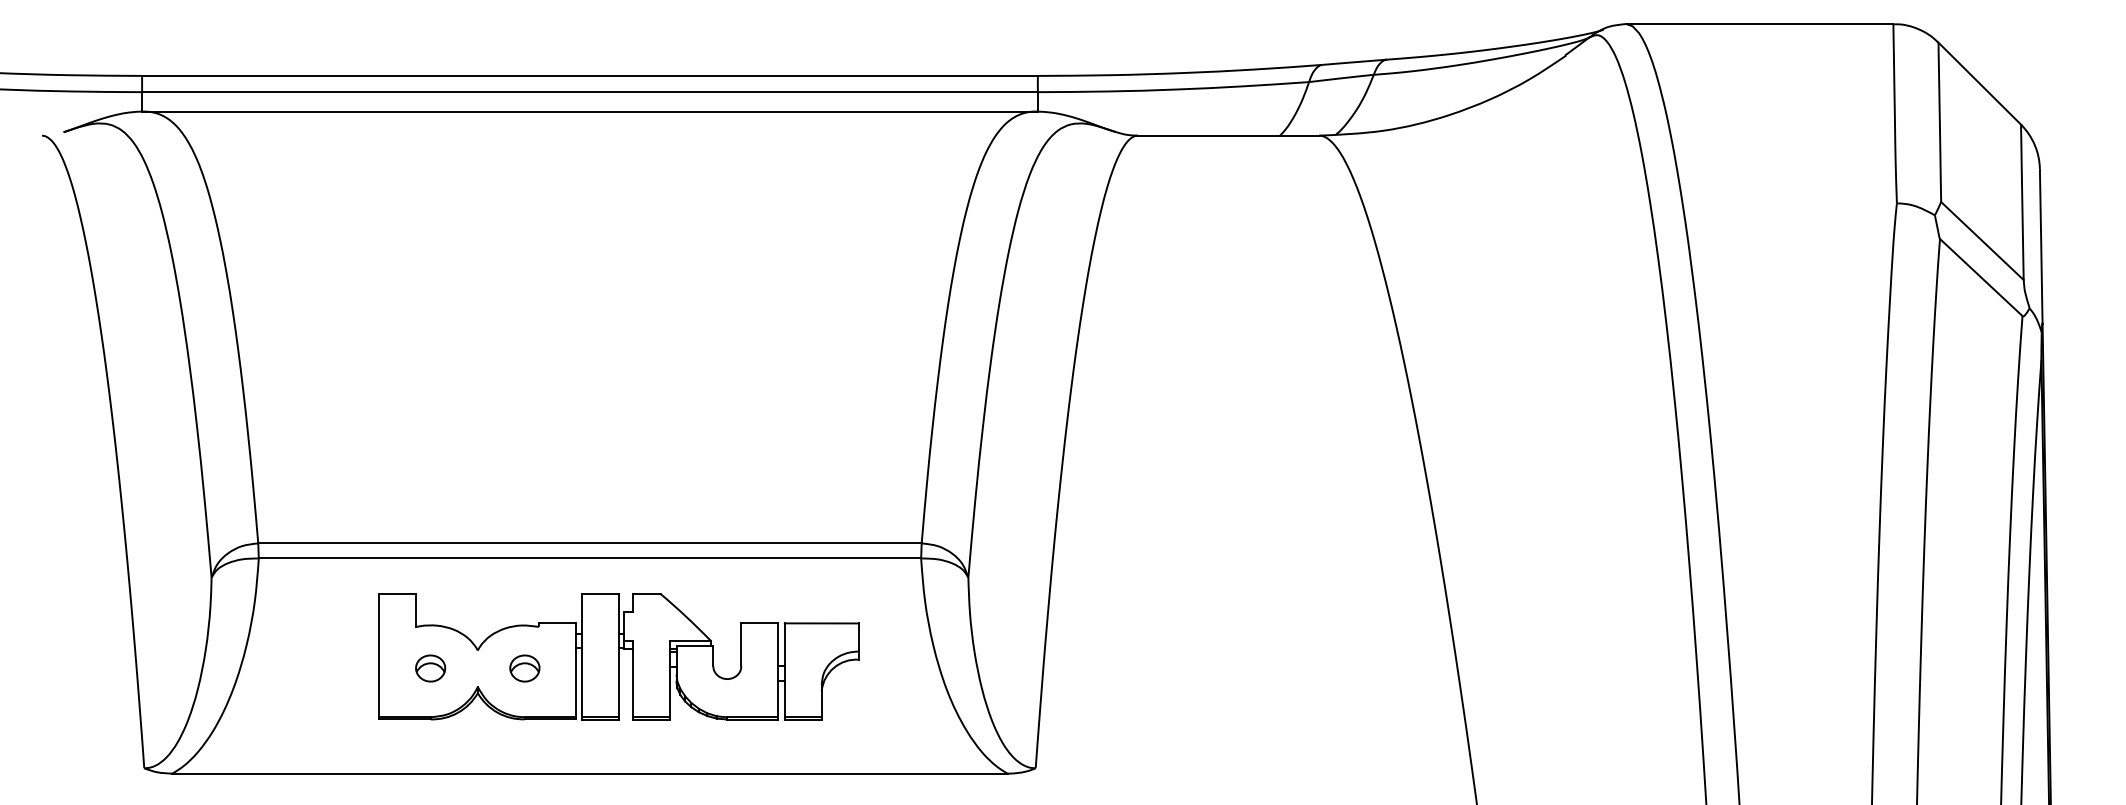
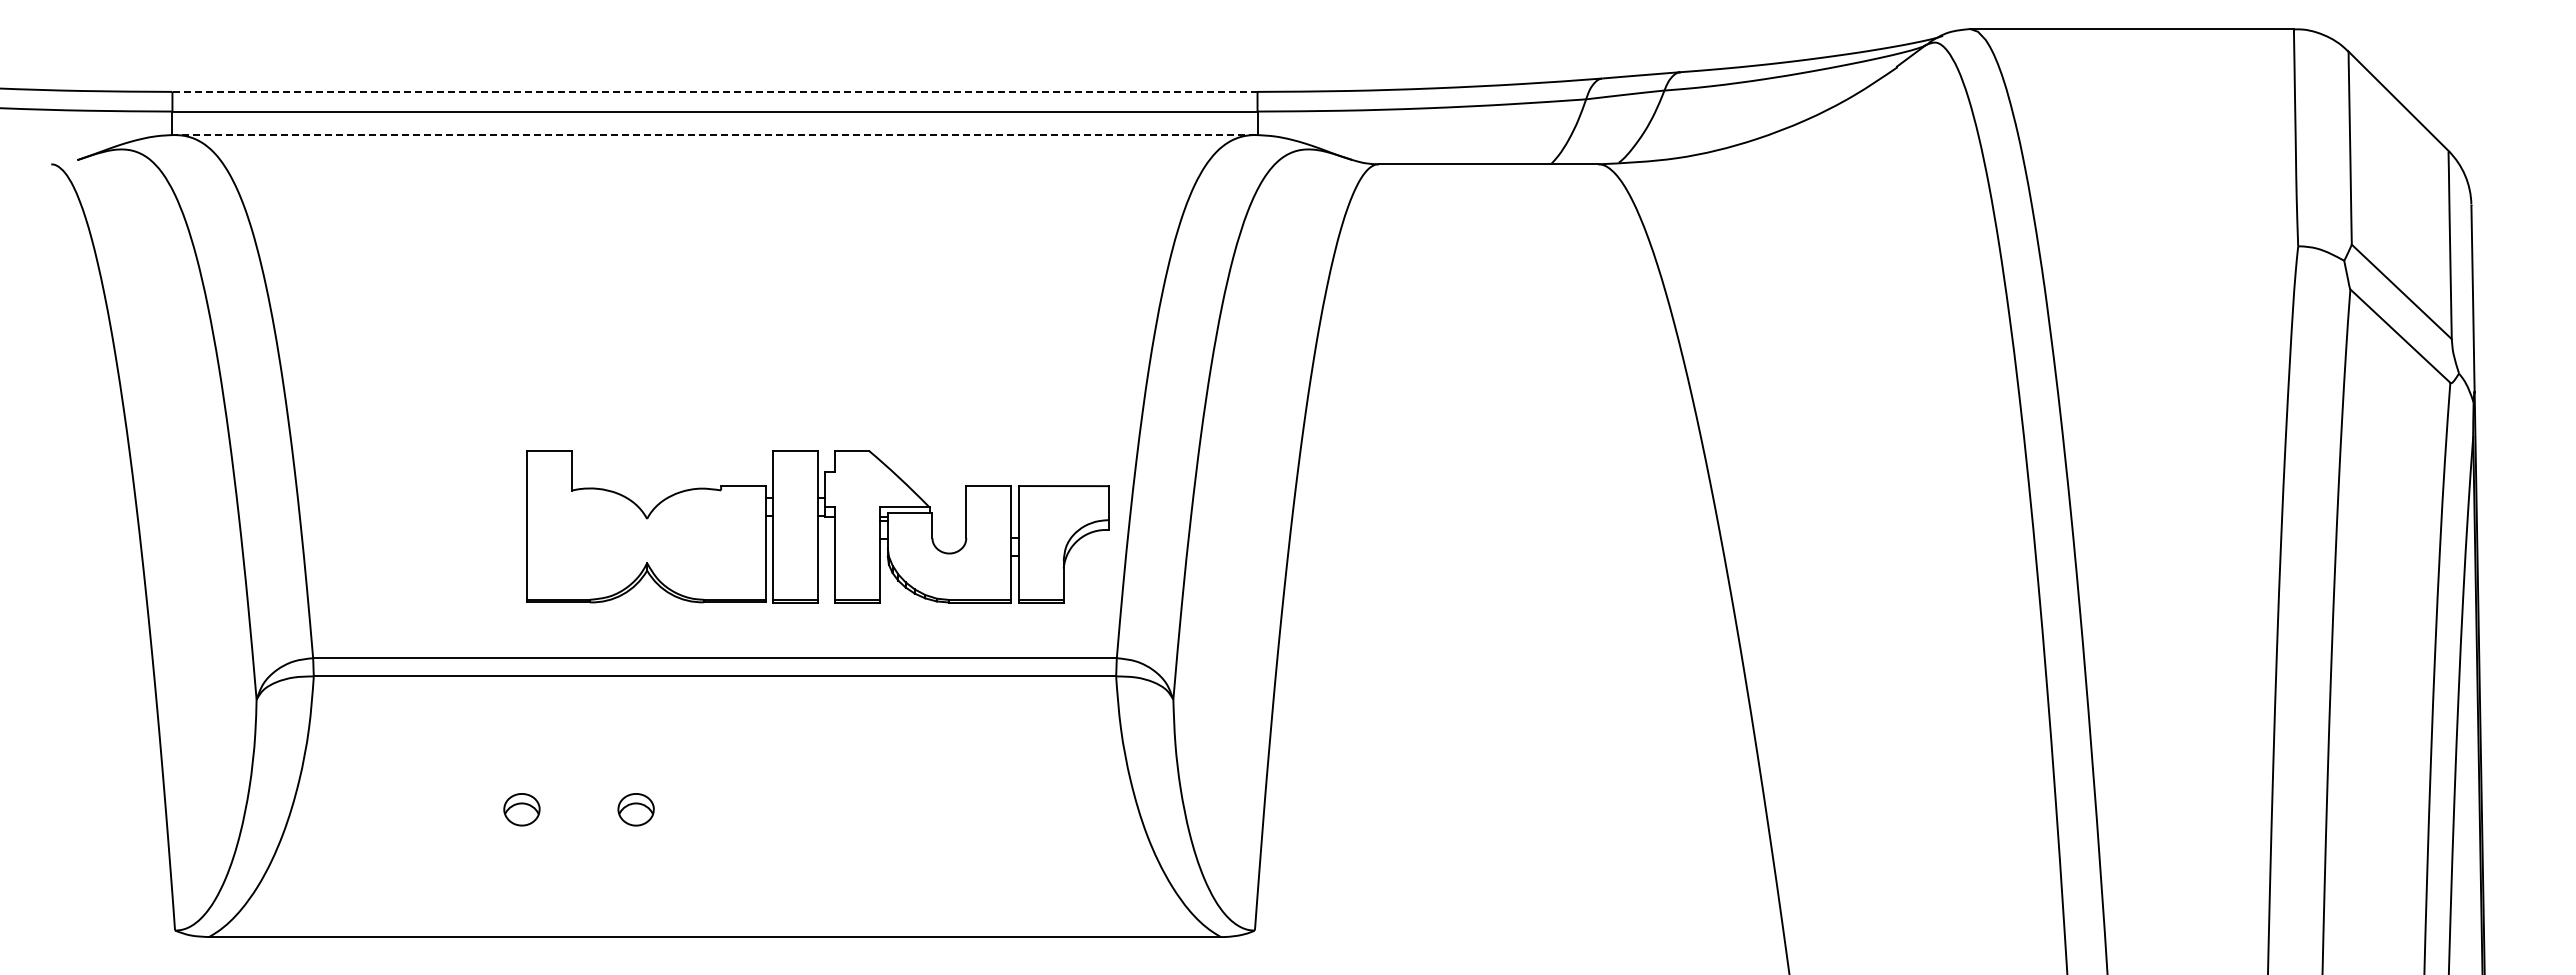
line: (589, 75) -> (714, 91), solid -> dashed
line: (590, 111) -> (715, 135), solid -> dashed
part: (618, 656) -> (817, 526), moved

